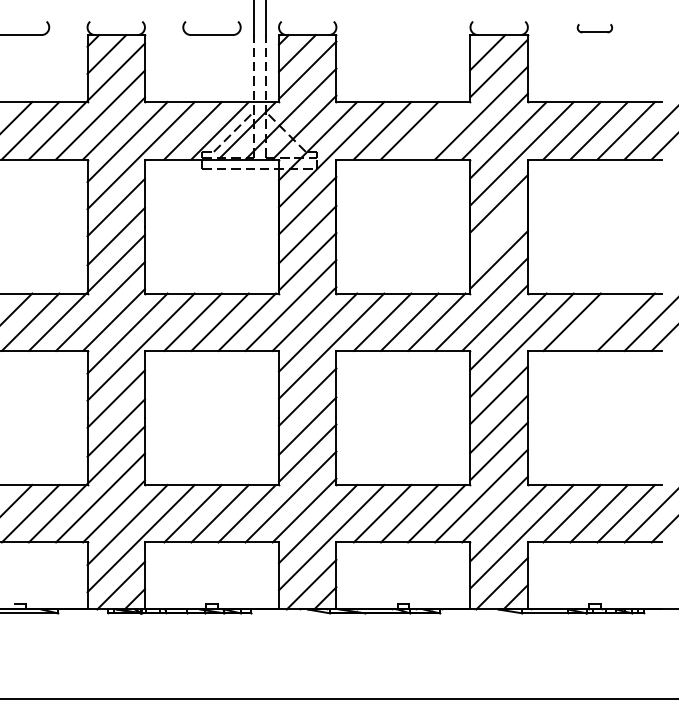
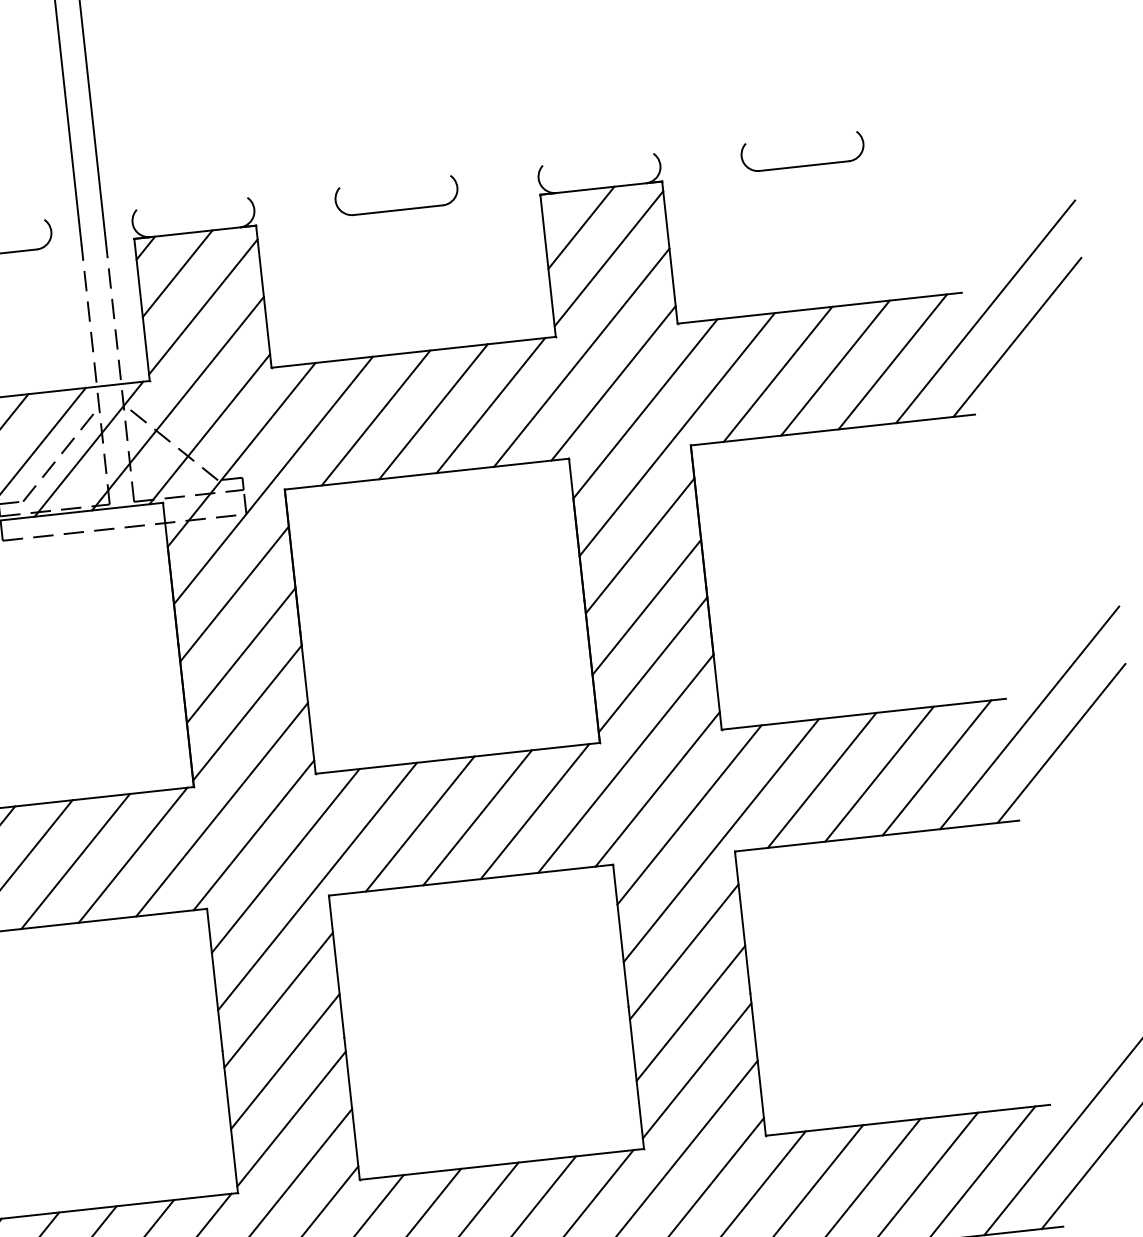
part: (402, 28) -> (394, 196), added
part: (594, 28) -> (801, 152), size x1.67
line: (436, 130) -> (490, 404), added
line: (498, 232) -> (645, 607), added
line: (598, 321) -> (877, 772), added

